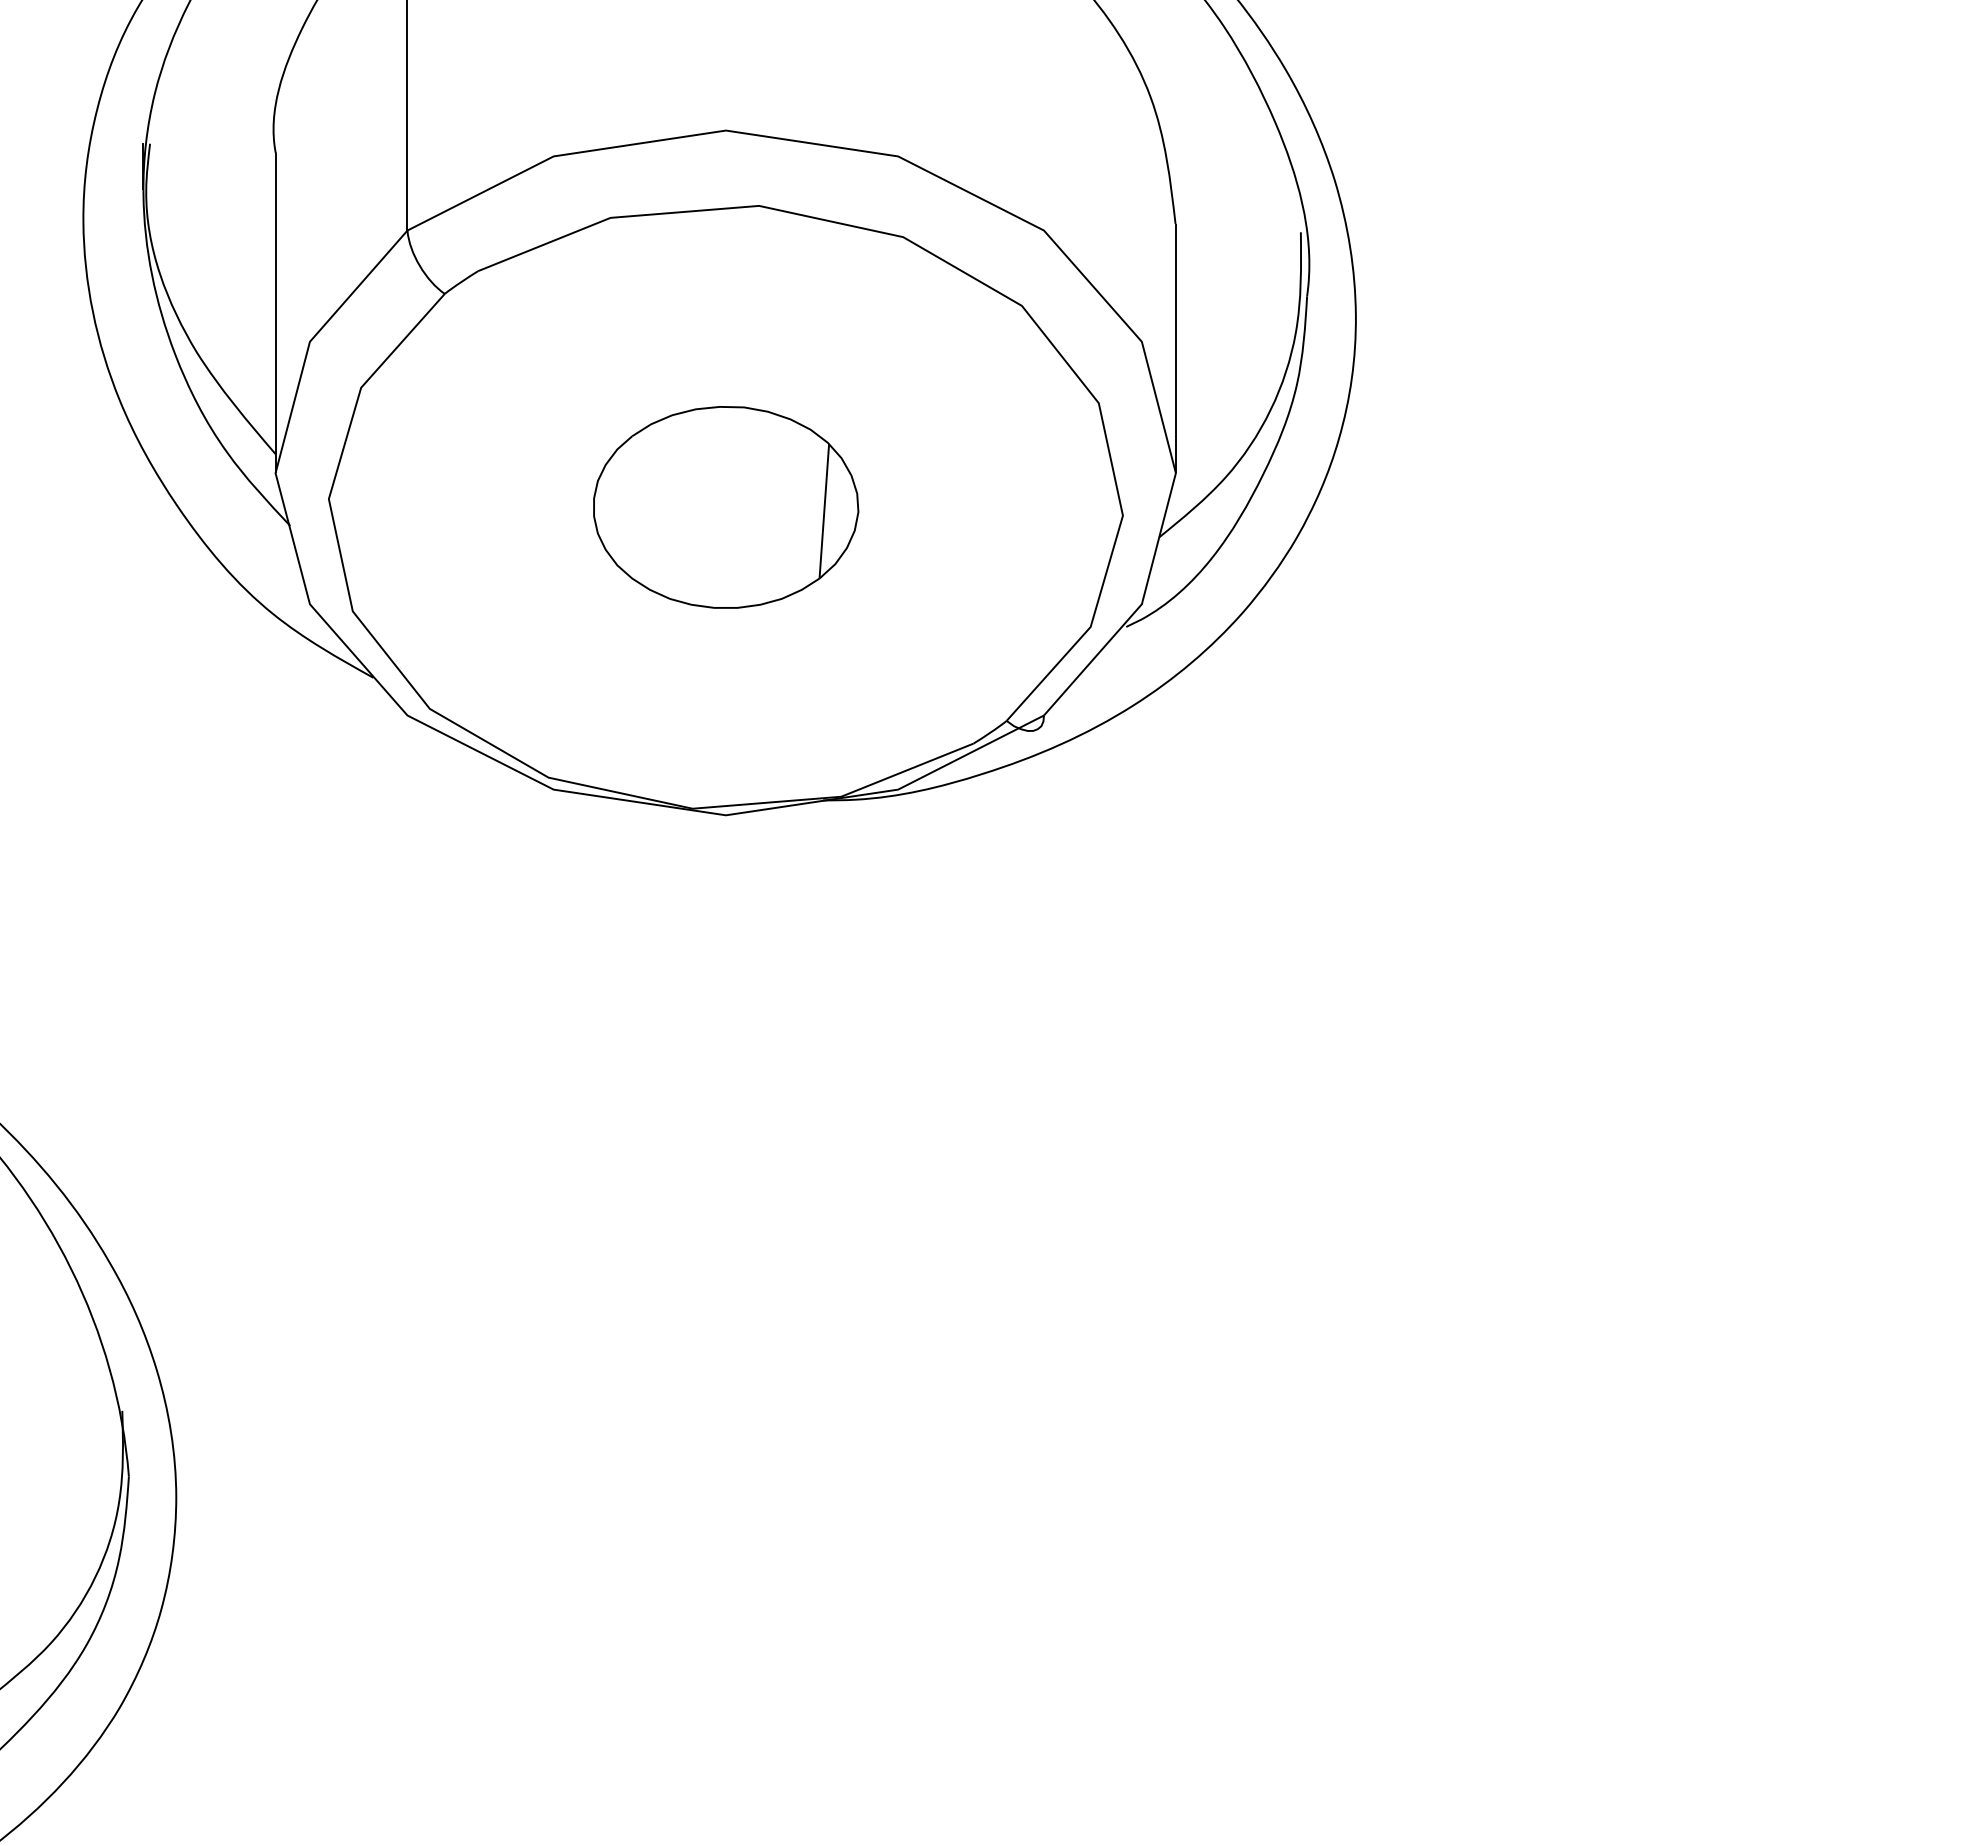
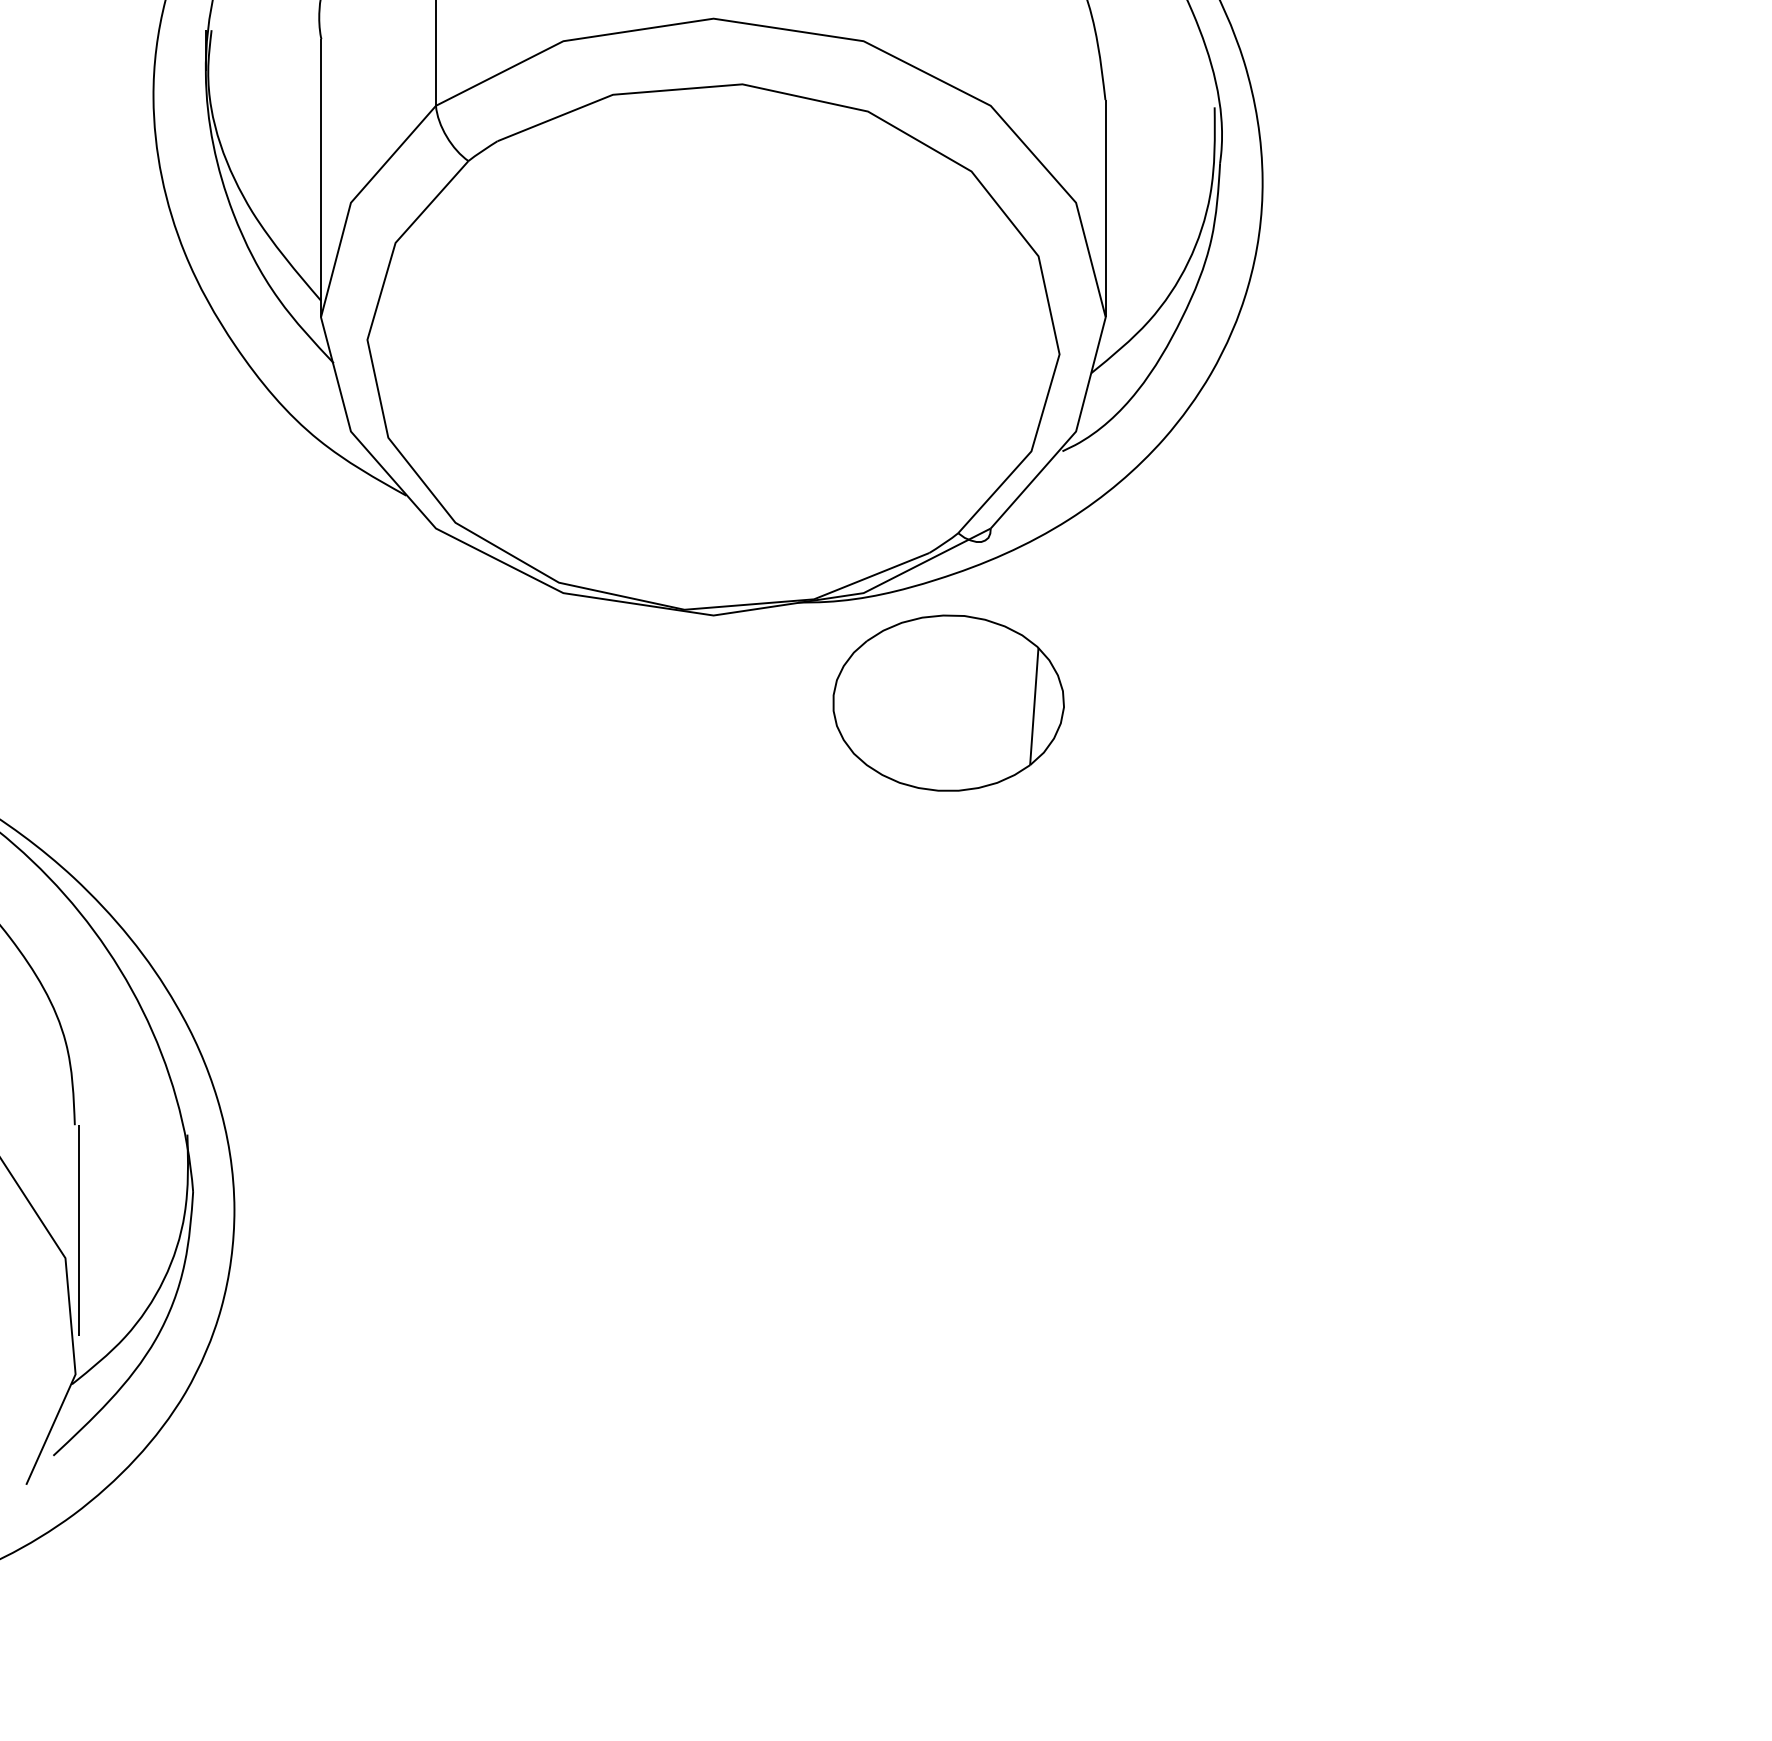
part: (725, 506) -> (948, 702), moved

